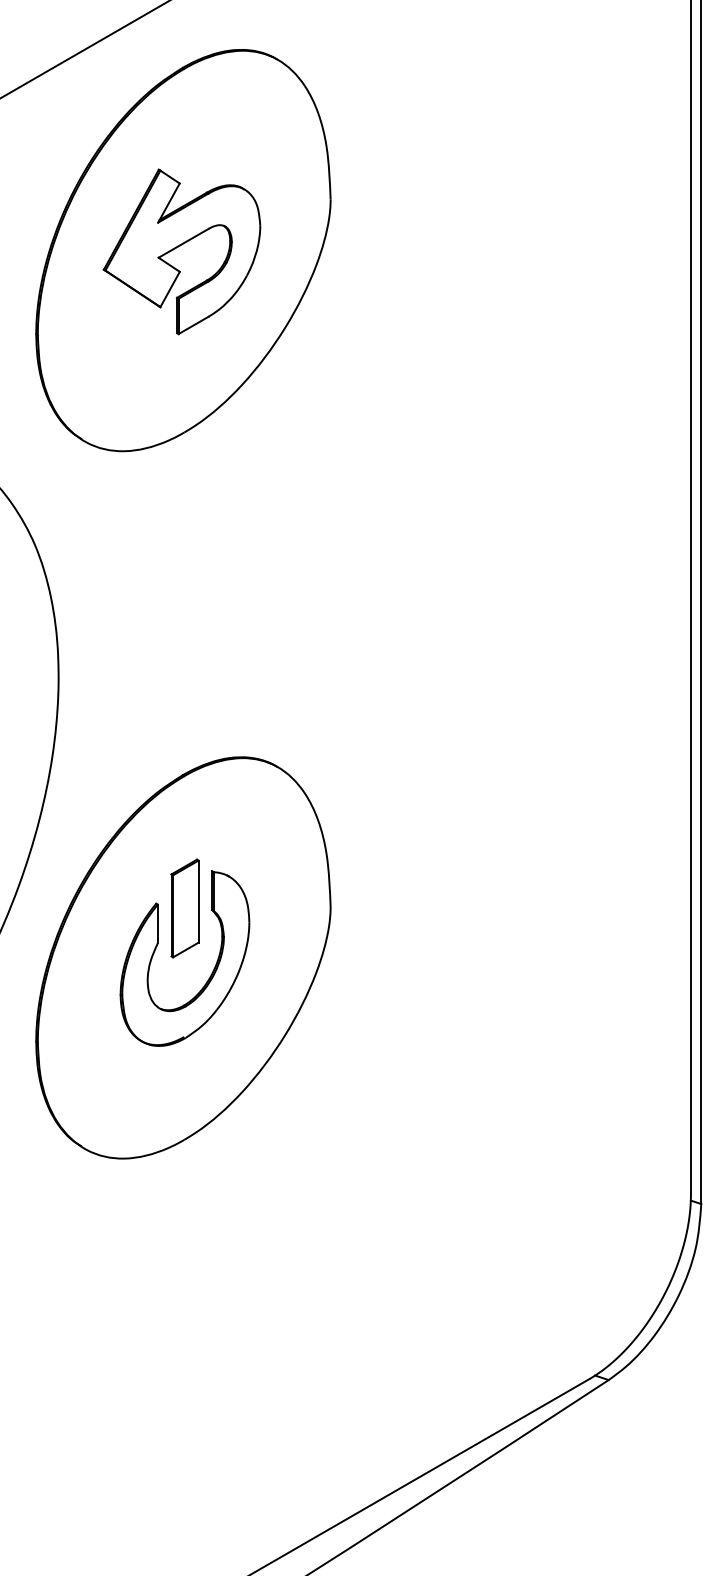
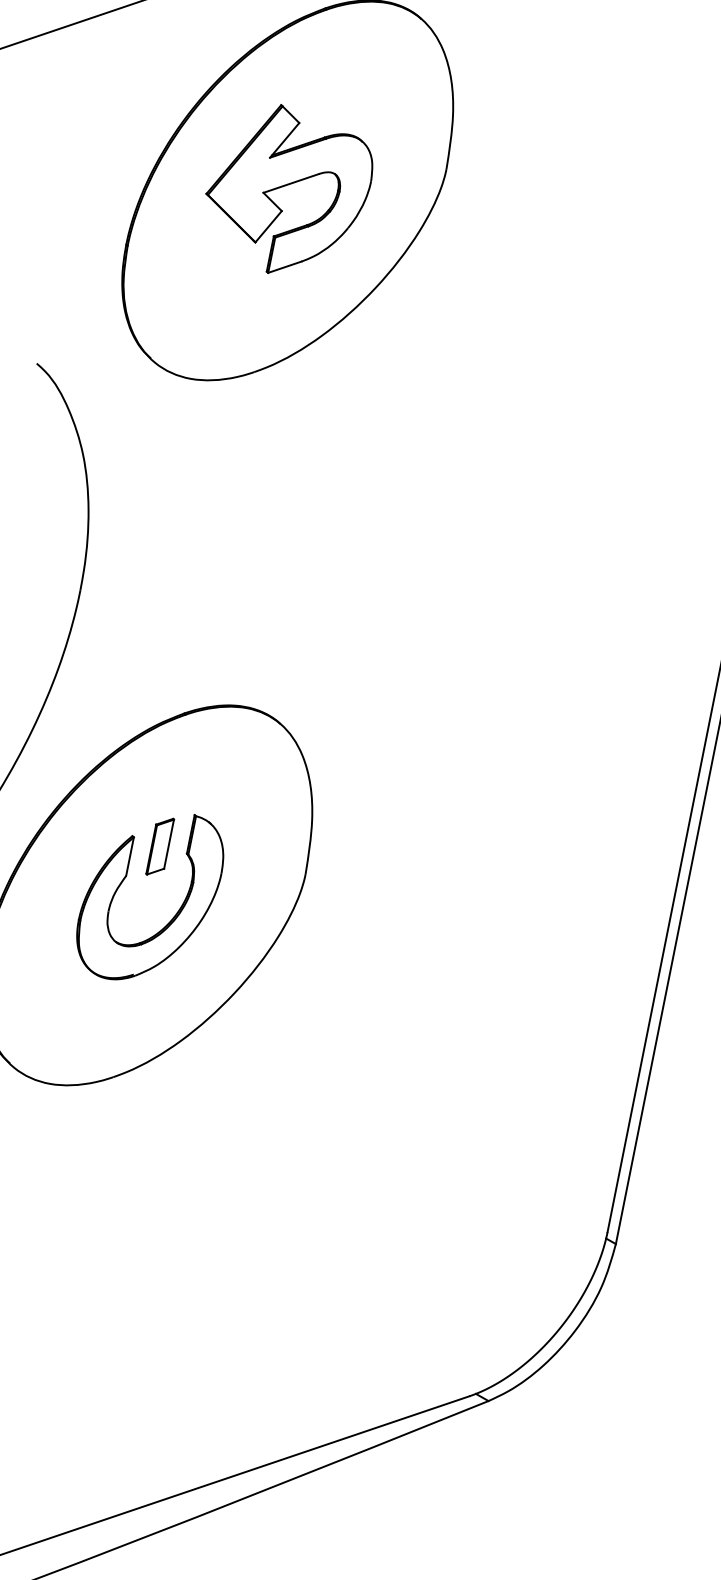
part: (184, 908) -> (159, 846), size x0.6

